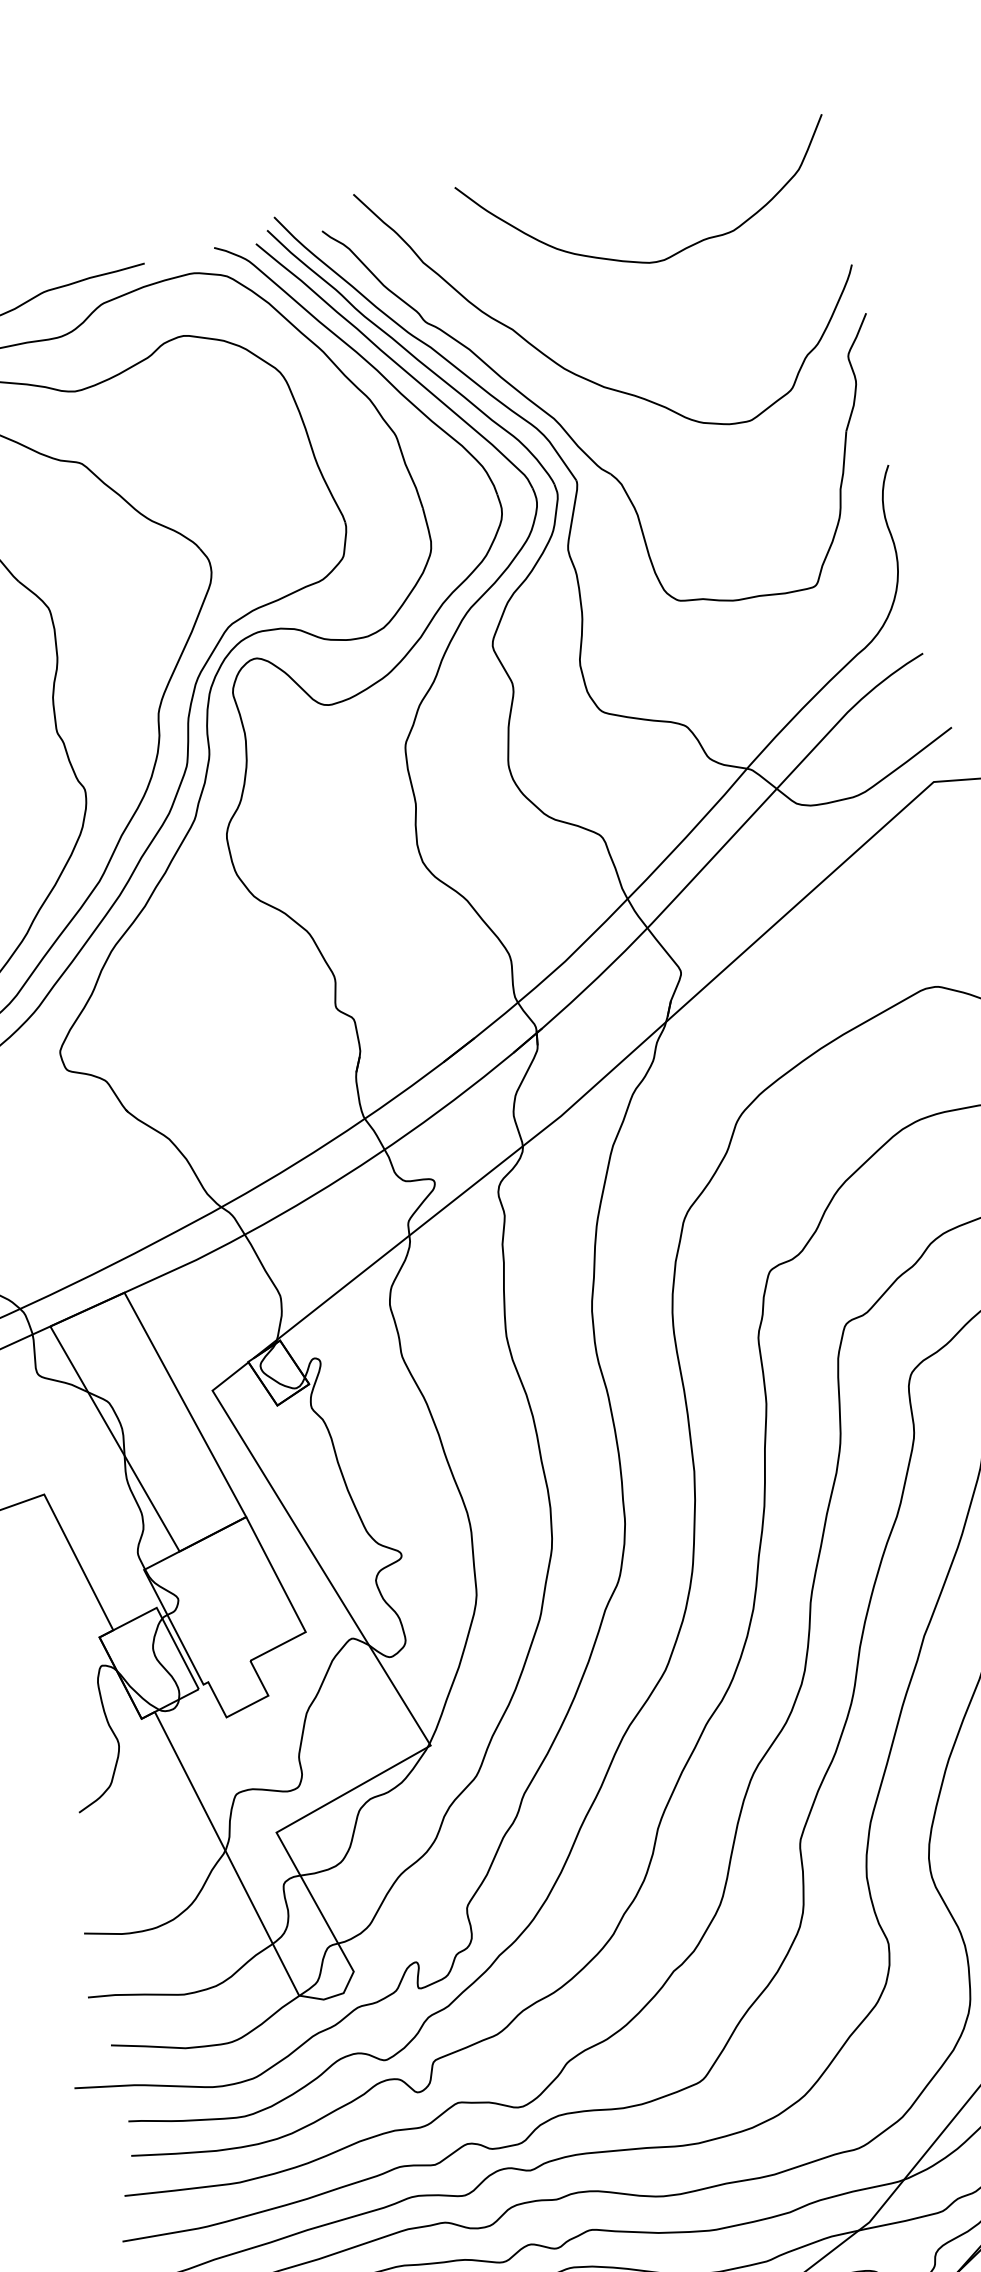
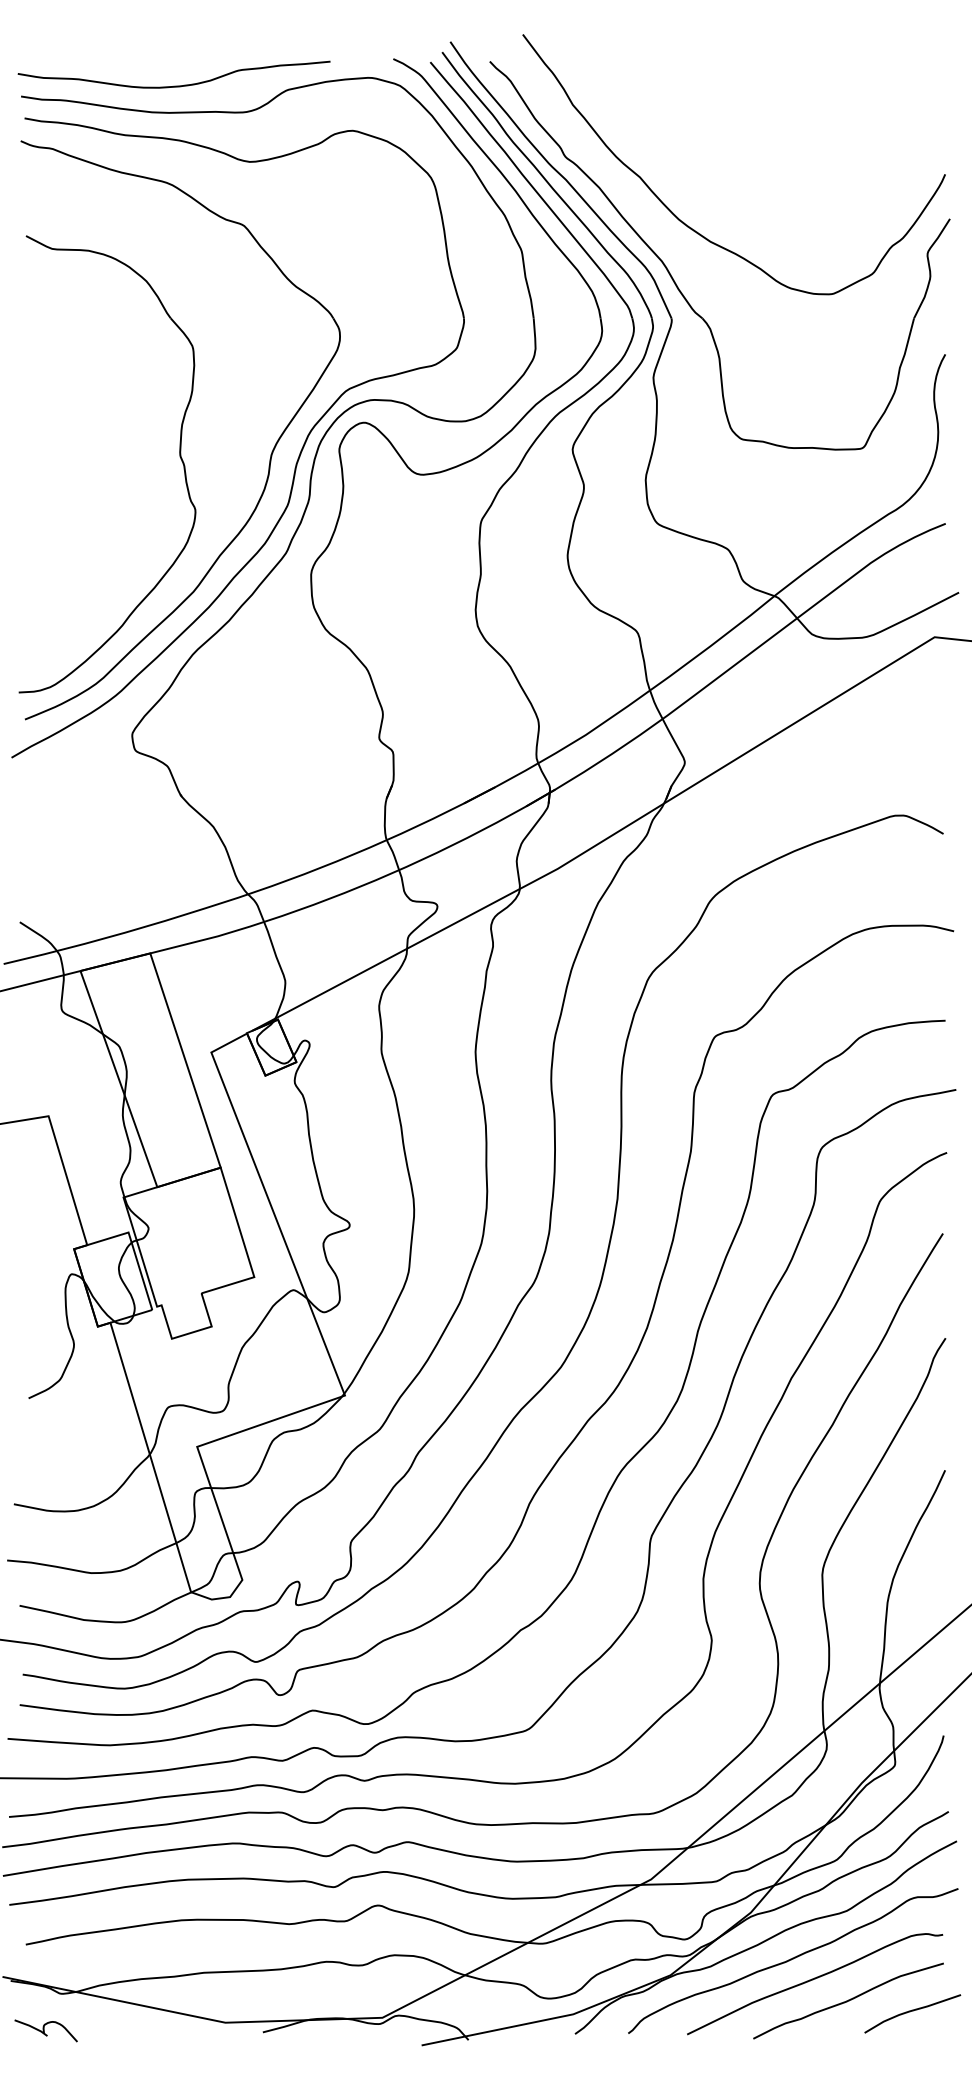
curve: (674, 253) -> (792, 136), removed

